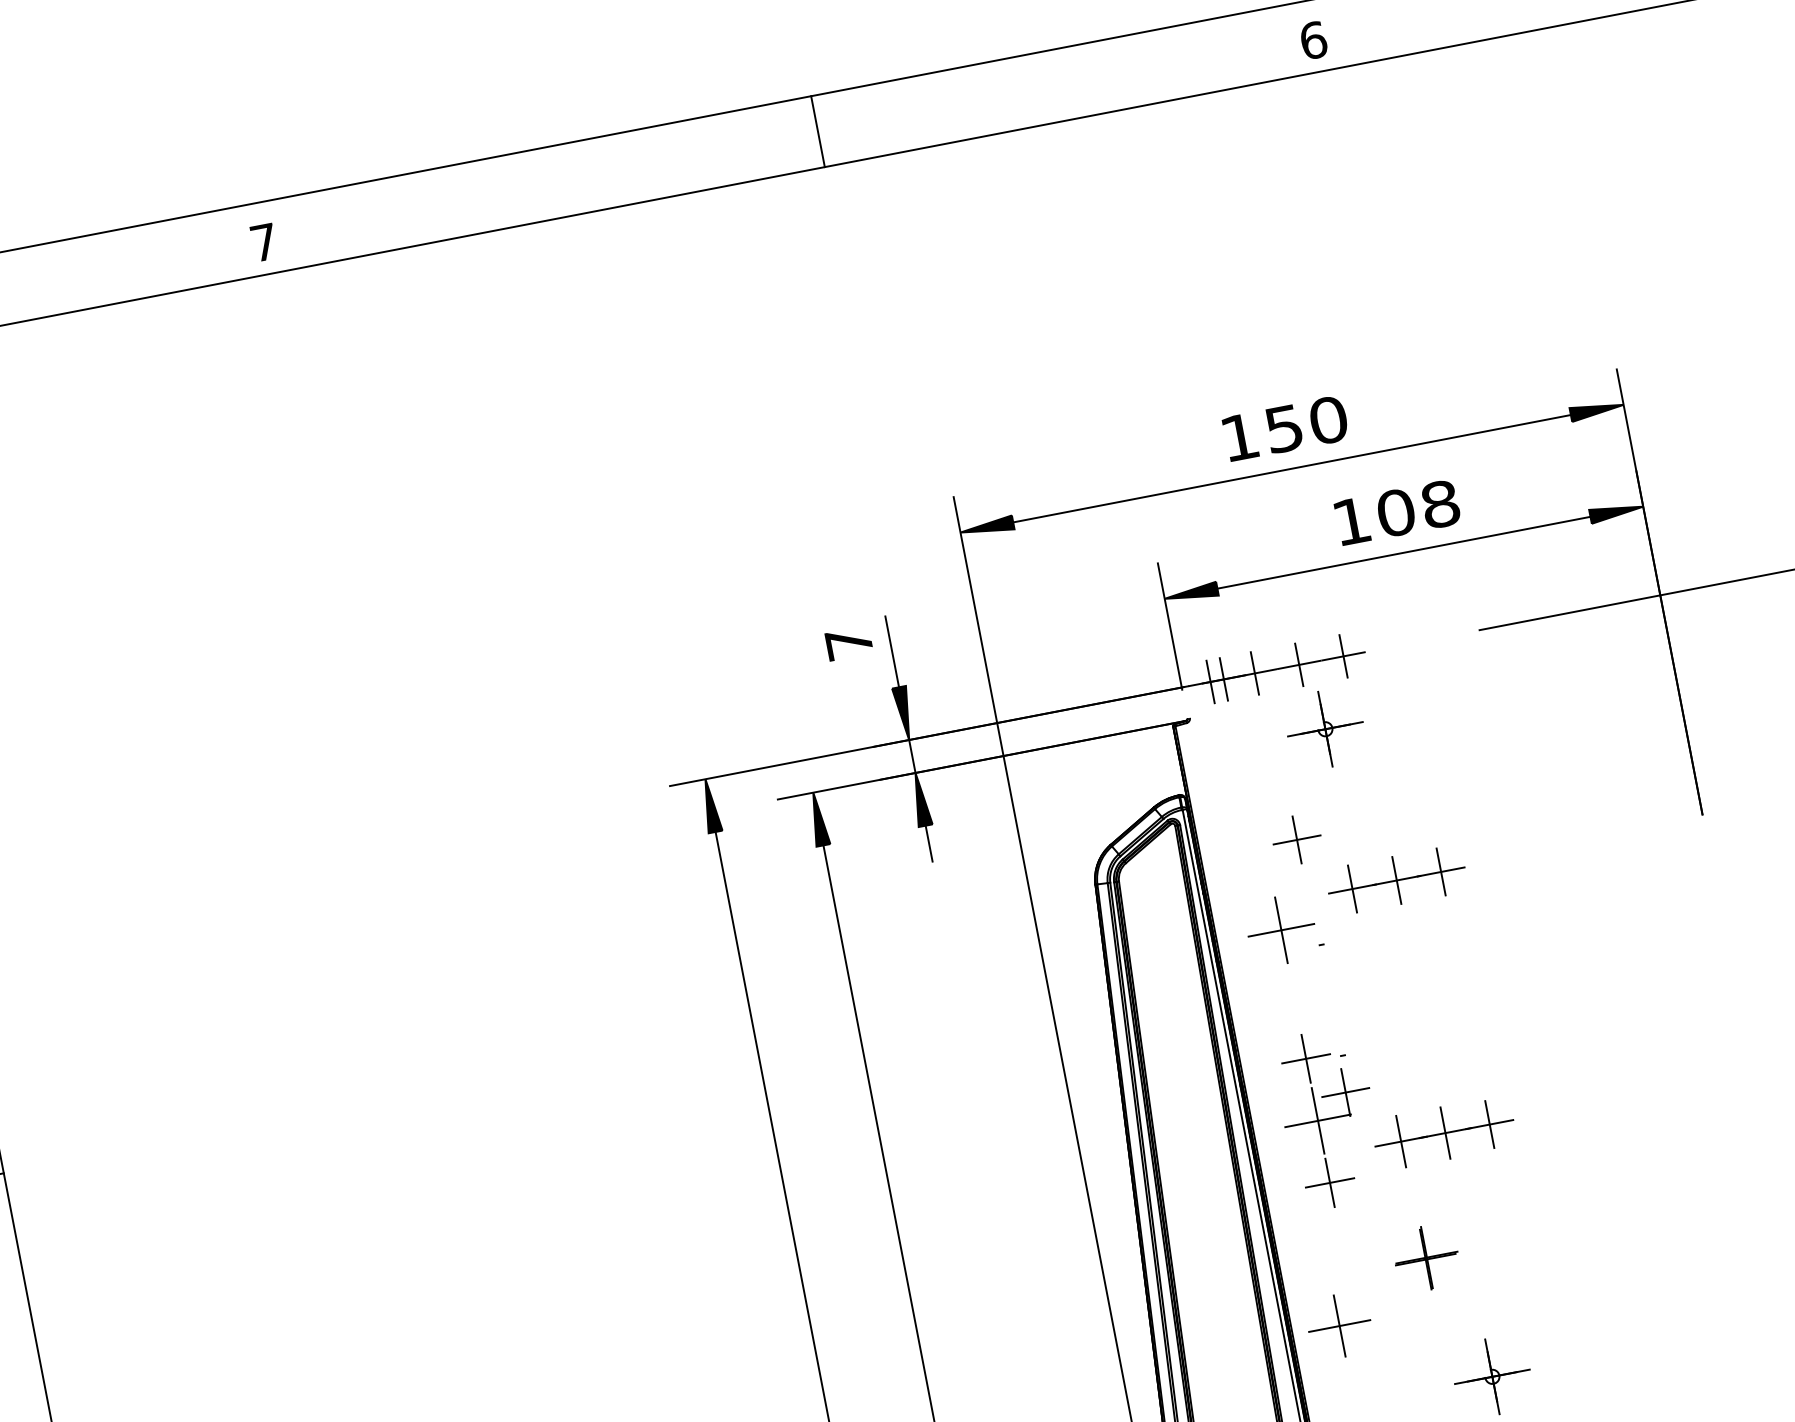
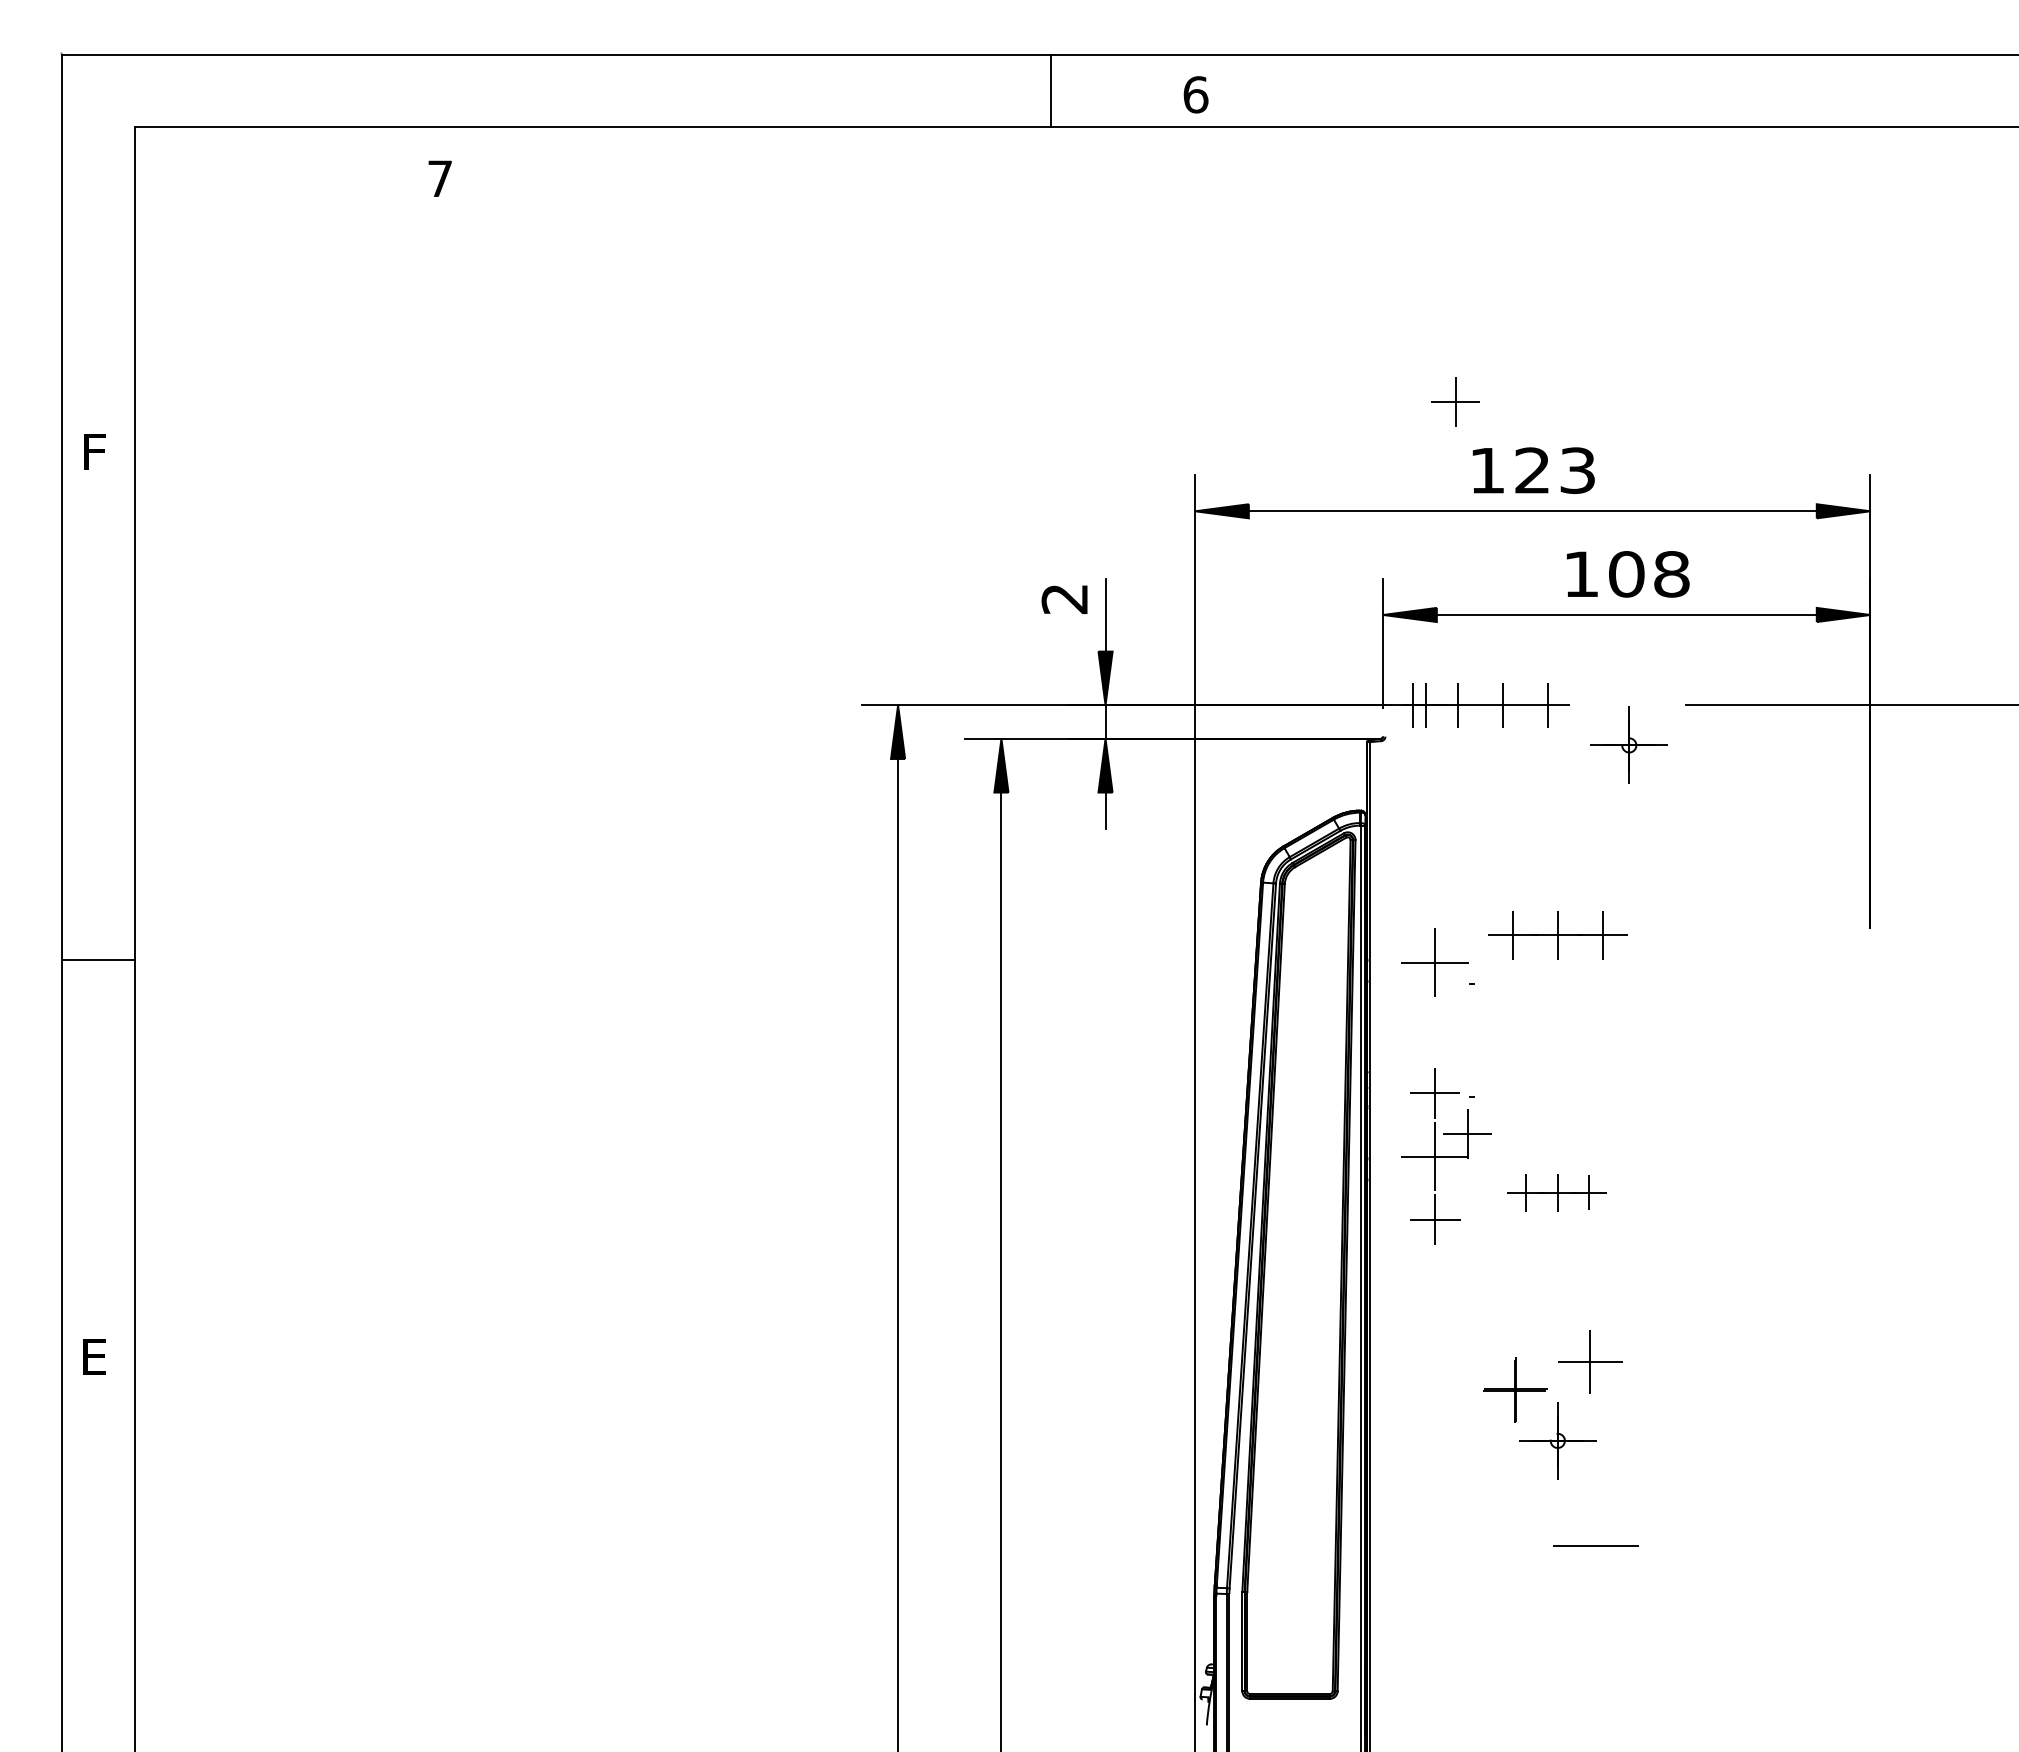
text: (1313, 40) -> (1195, 94), moved
line: (818, 131) -> (1051, 90), moved
text: (263, 242) -> (439, 178), moved
text: (1306, 424) -> (1555, 470), 150 -> 123
text: (848, 642) -> (1064, 598), 7 -> 2
part: (1324, 728) -> (1628, 744), moved
part: (1296, 839) -> (1455, 401), moved
part: (1444, 1133) -> (1556, 1192), size x0.7
part: (1426, 1257) -> (1515, 1389), moved
part: (1339, 1325) -> (1590, 1361), moved

